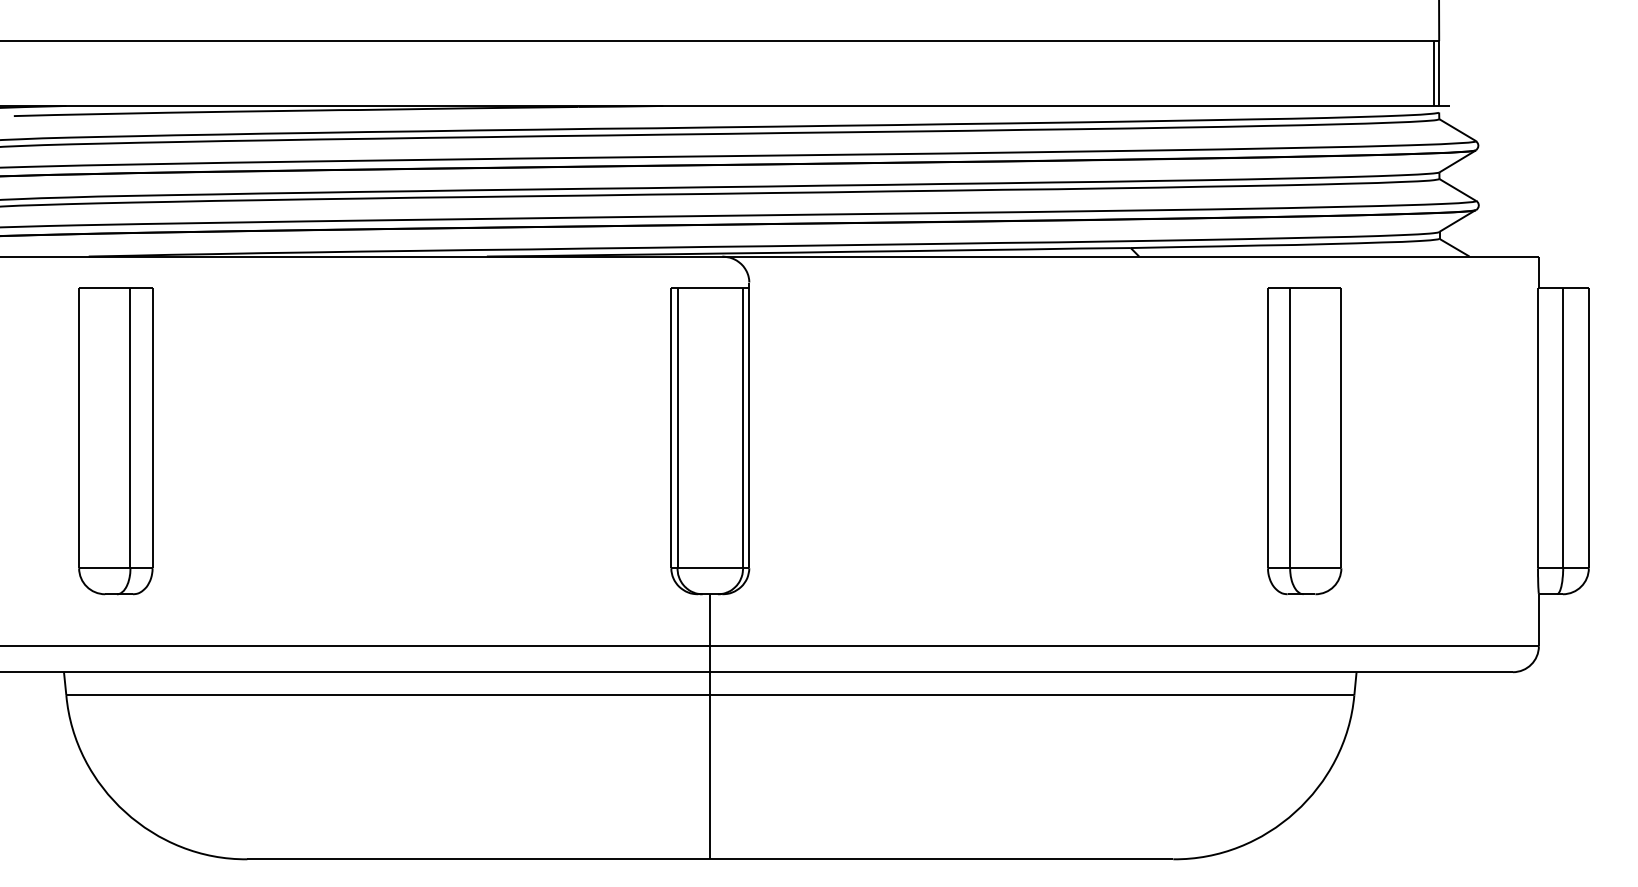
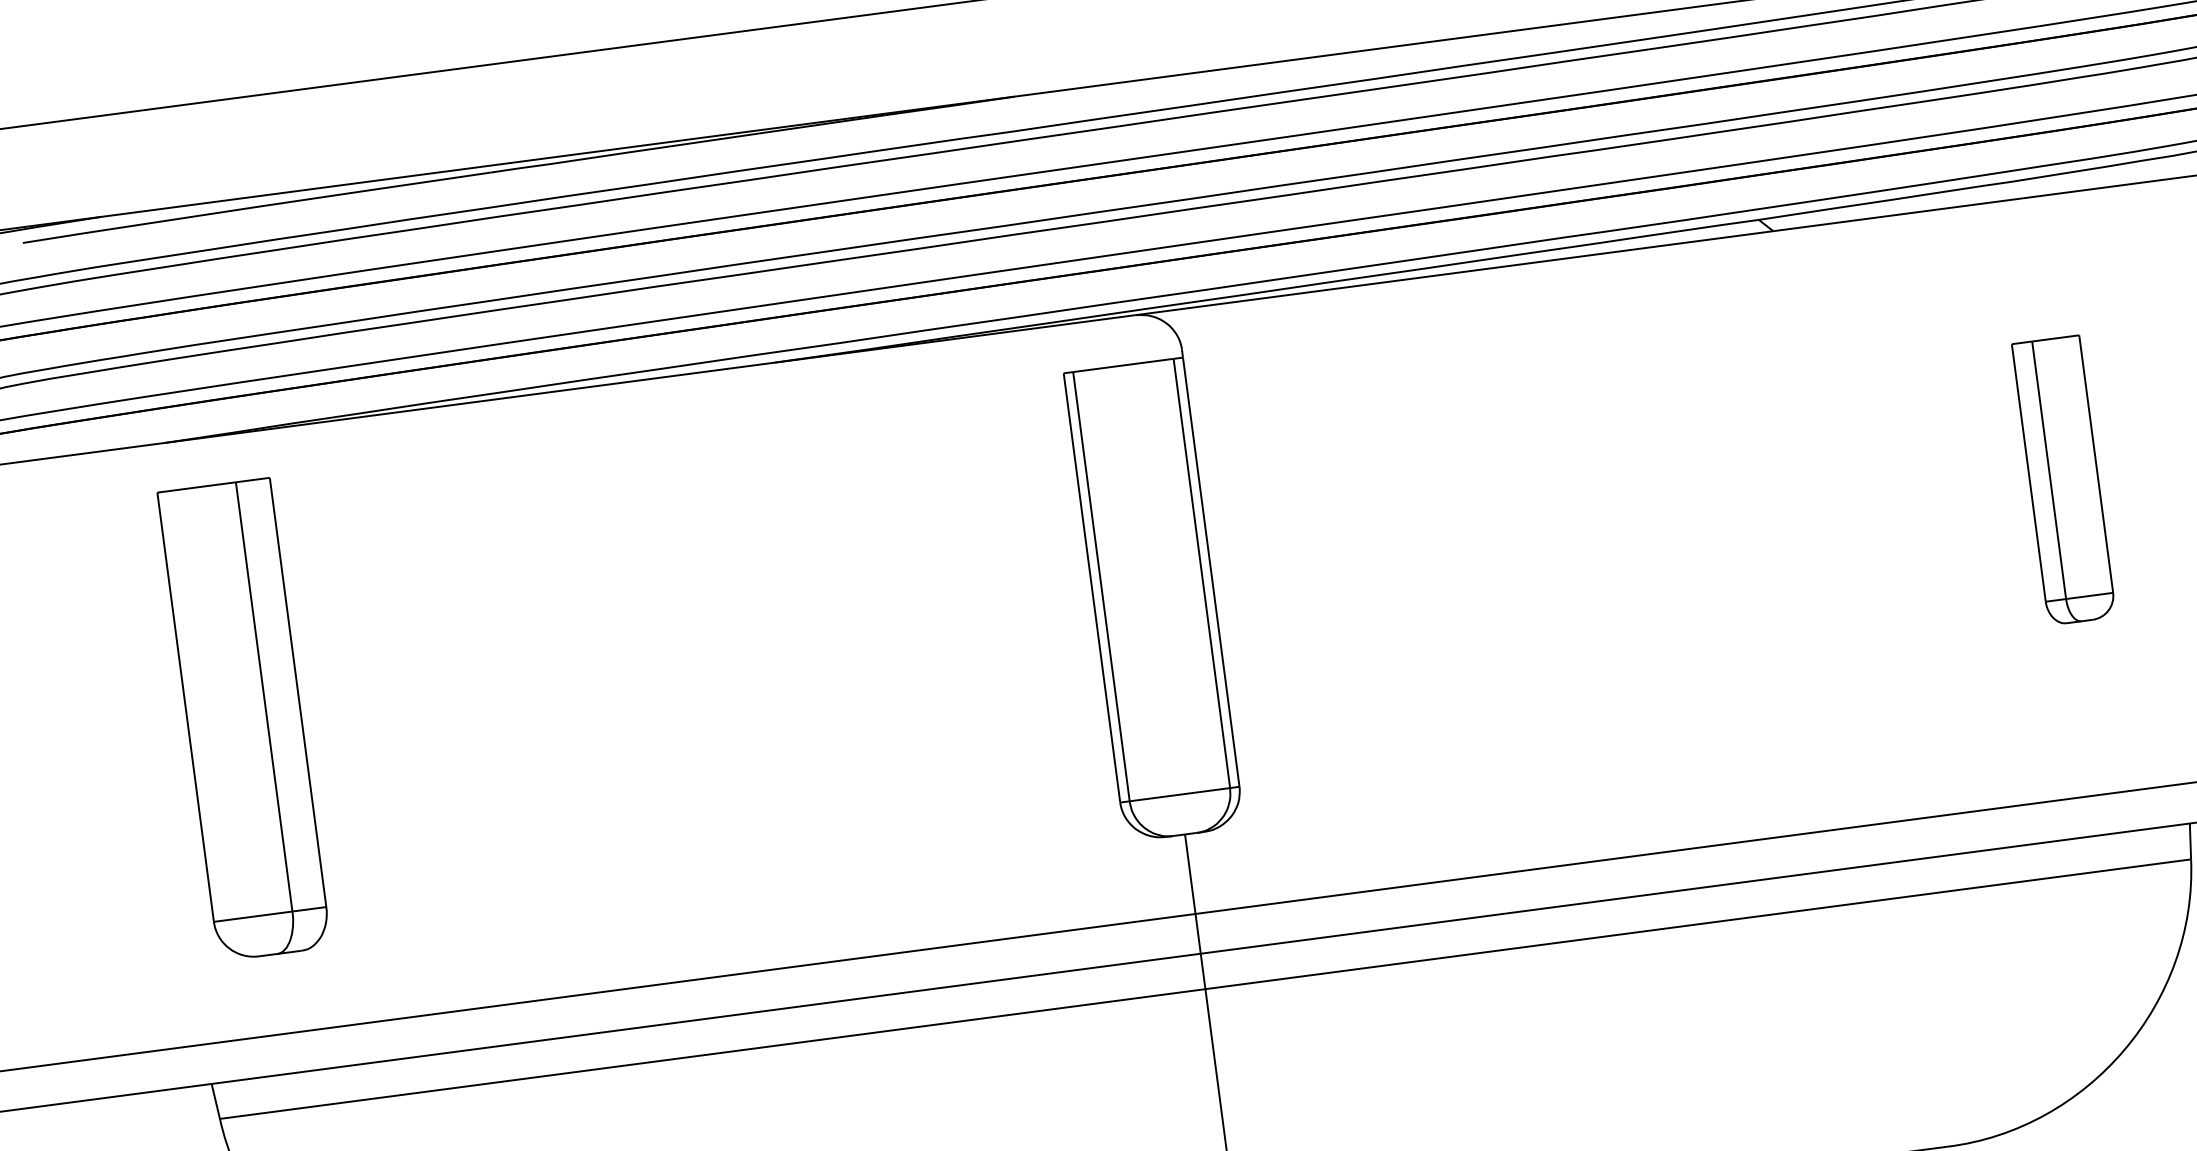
part: (1304, 441) -> (2063, 480), size x0.6

